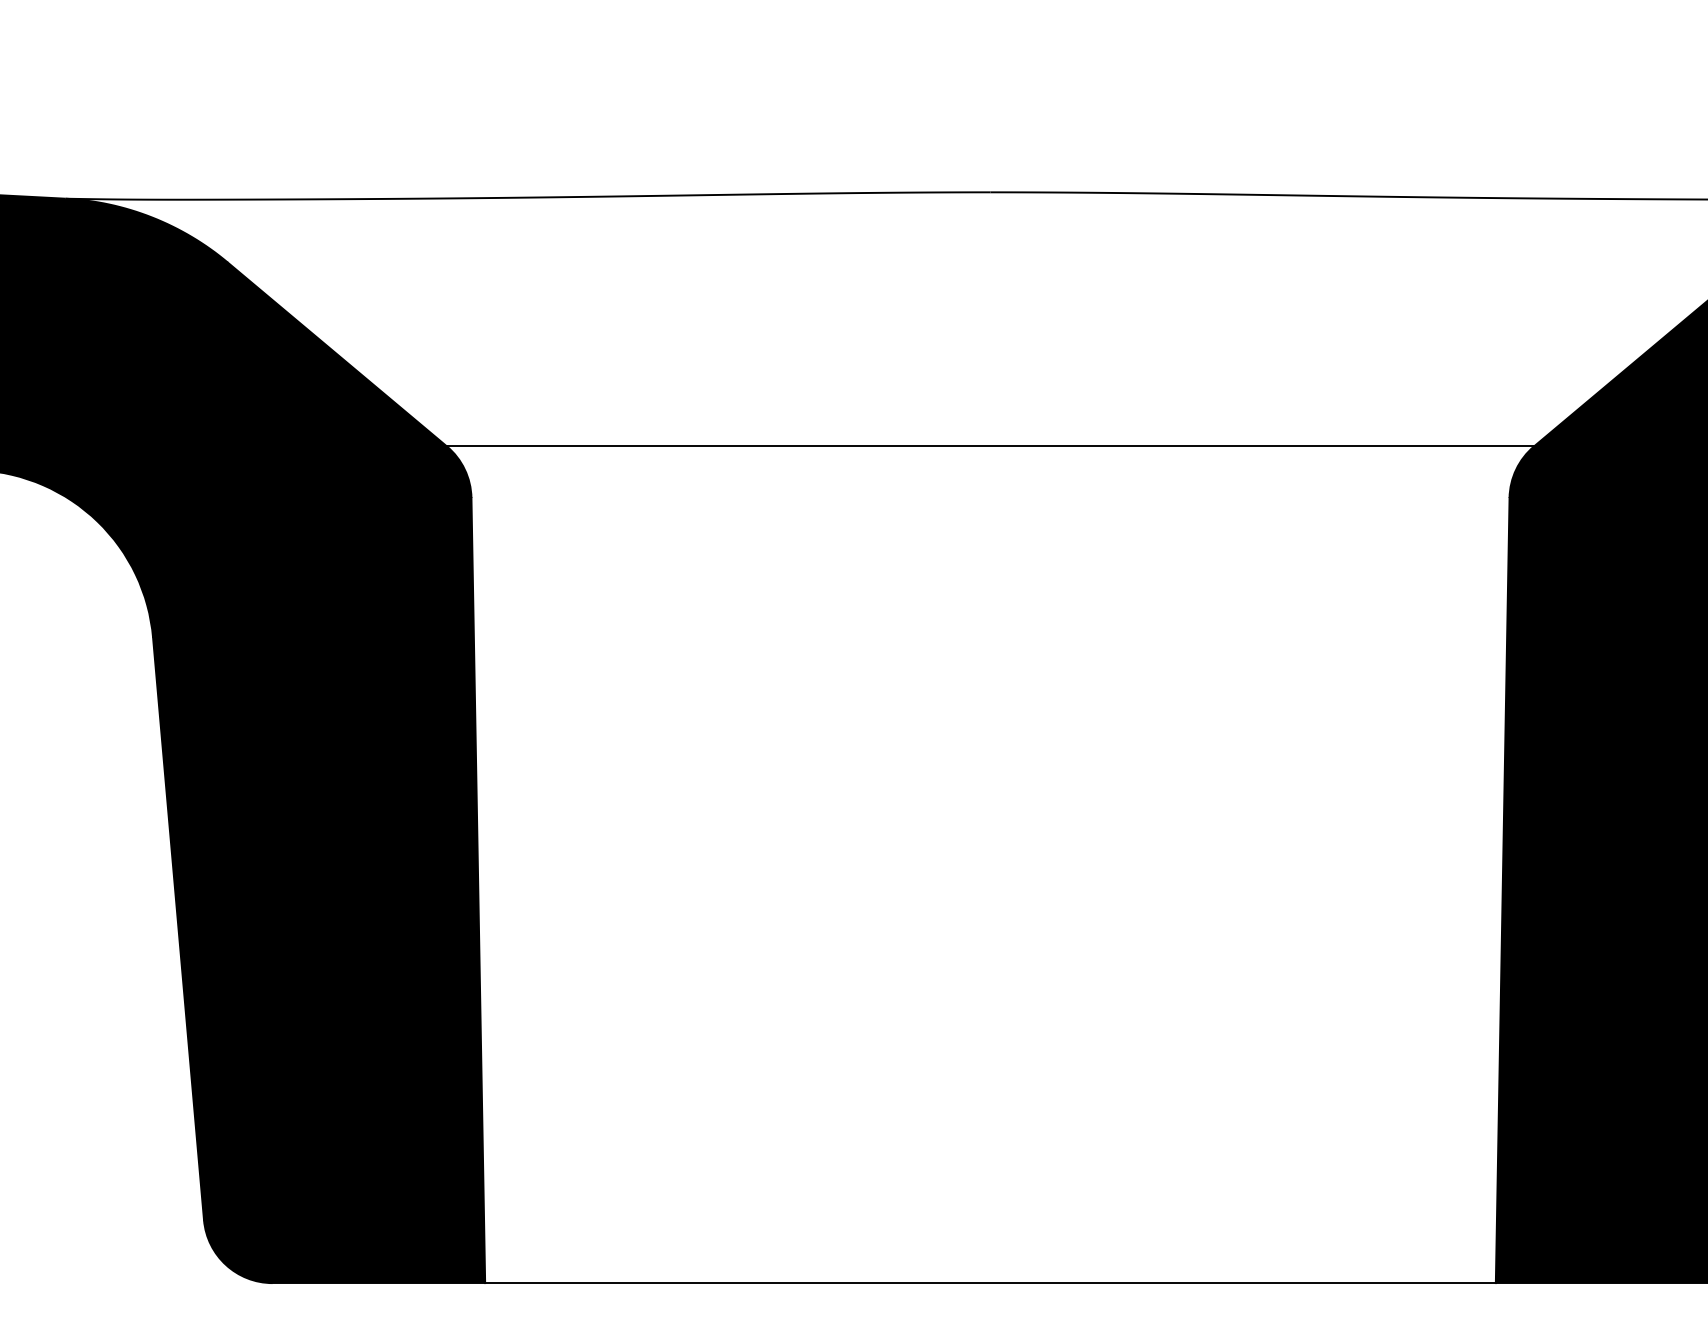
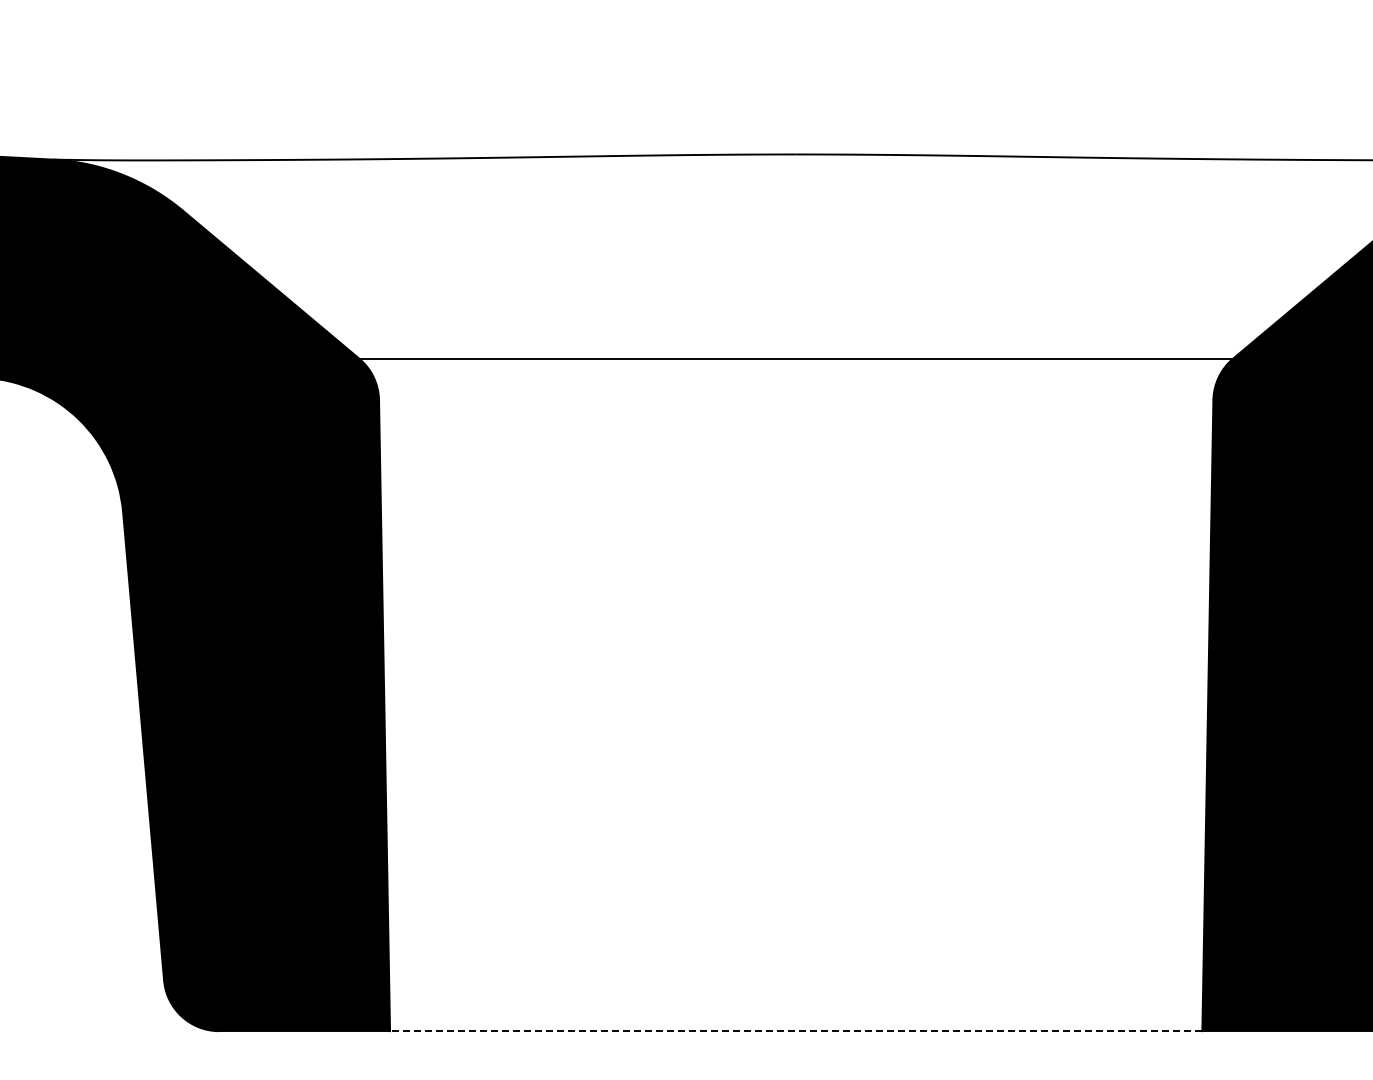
line: (989, 1283) -> (795, 1031), solid -> dashed

